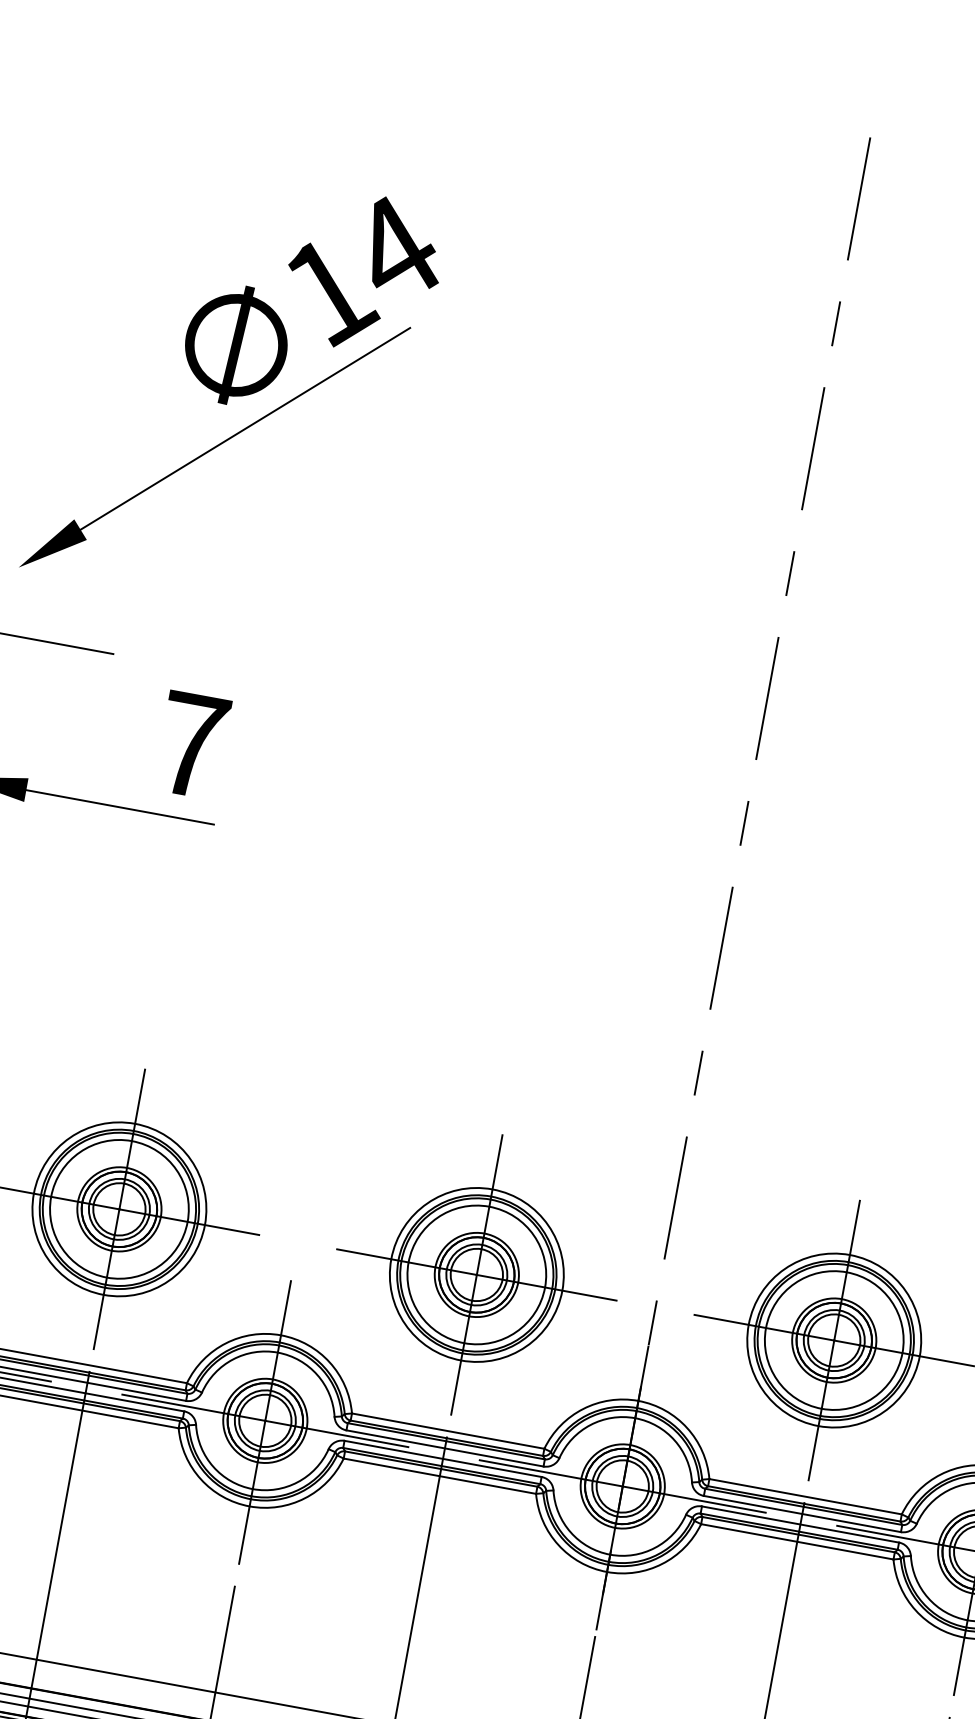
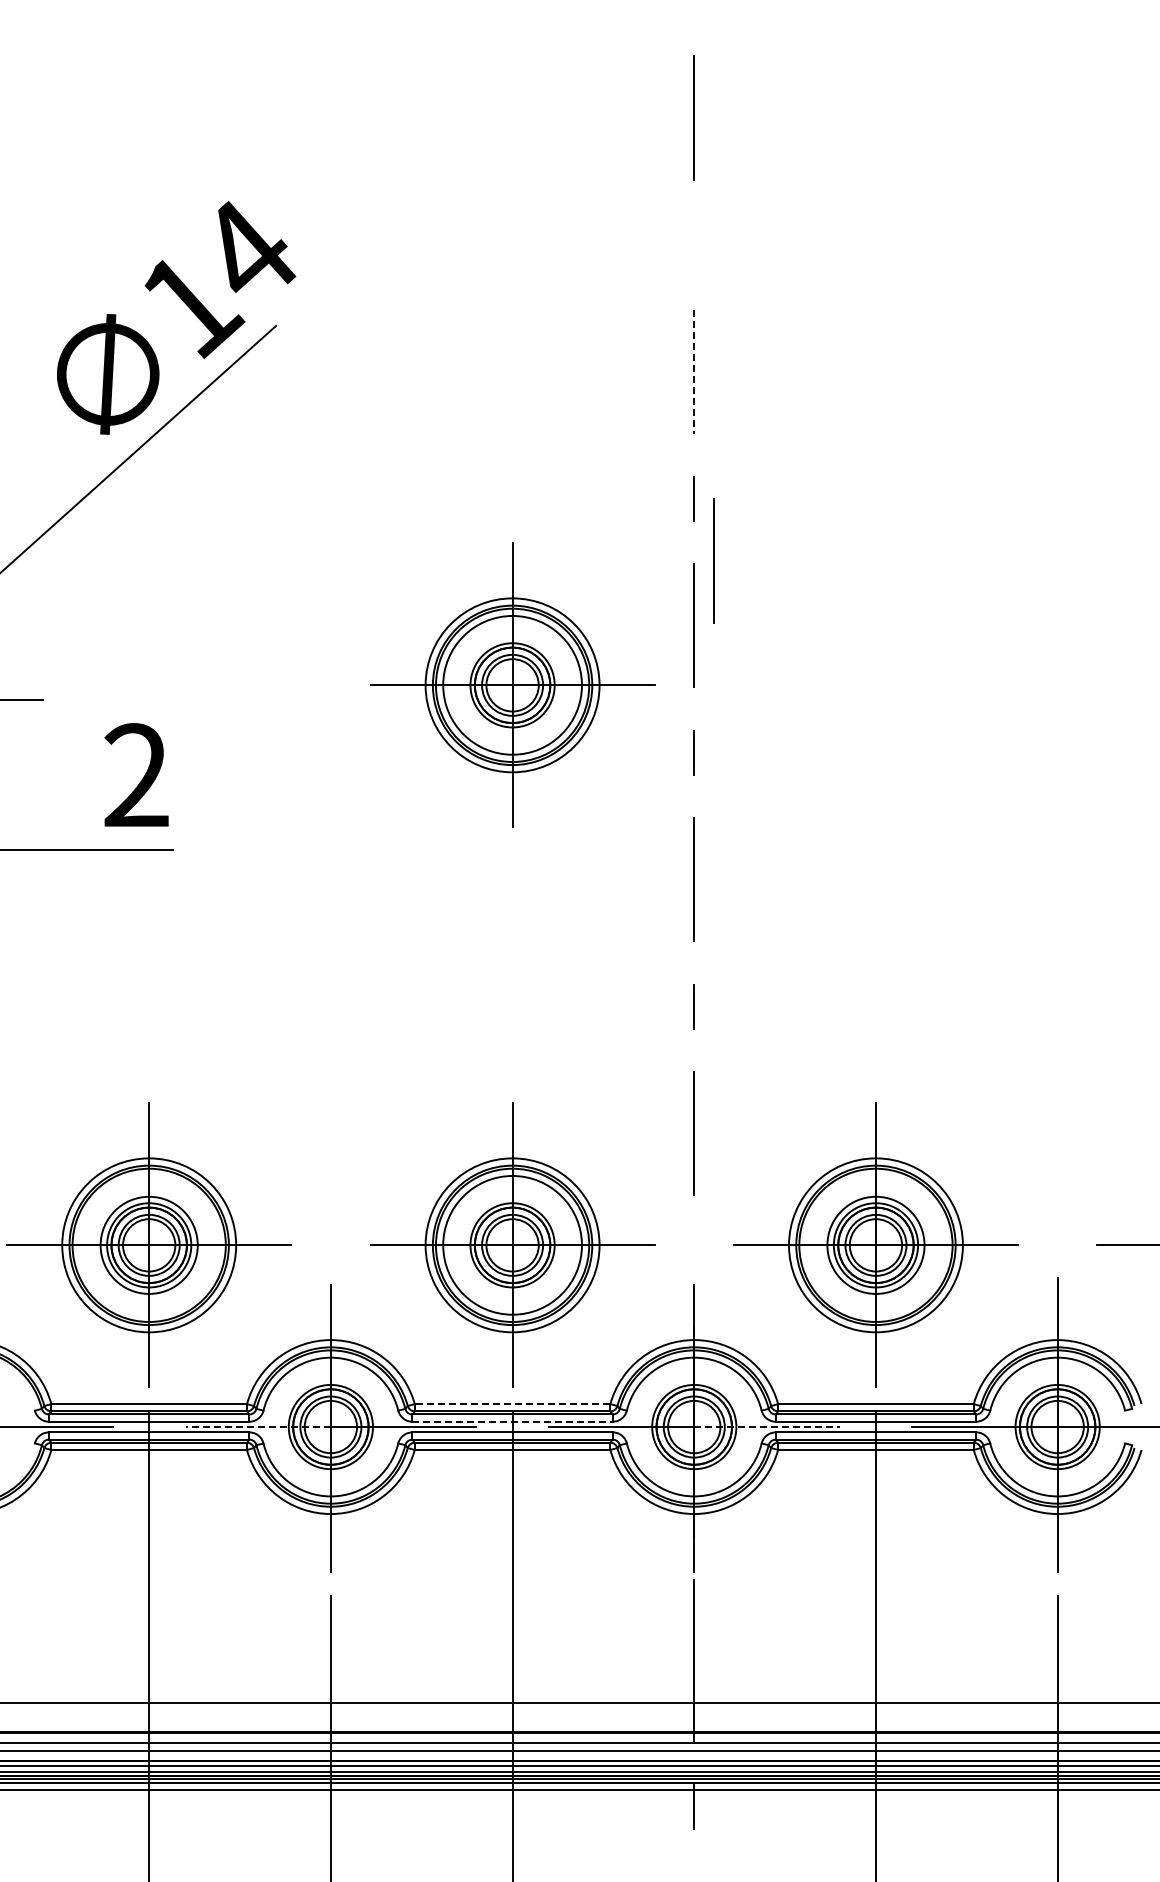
line: (836, 323) -> (694, 244), removed
line: (813, 448) -> (694, 371), solid -> dashed
line: (798, 637) -> (713, 560), added
part: (578, 723) -> (512, 684), added
text: (191, 743) -> (136, 774), 7 -> 2
circle: (118, 1208) -> (148, 1244), size x0.7
line: (653, 1322) -> (694, 1260), removed
circle: (833, 1339) -> (875, 1244), size x0.7
line: (194, 1408) -> (258, 1427), solid -> dashed
line: (448, 1431) -> (512, 1404), solid -> dashed
line: (445, 1448) -> (513, 1421), solid -> dashed
line: (693, 1499) -> (766, 1427), solid -> dashed

